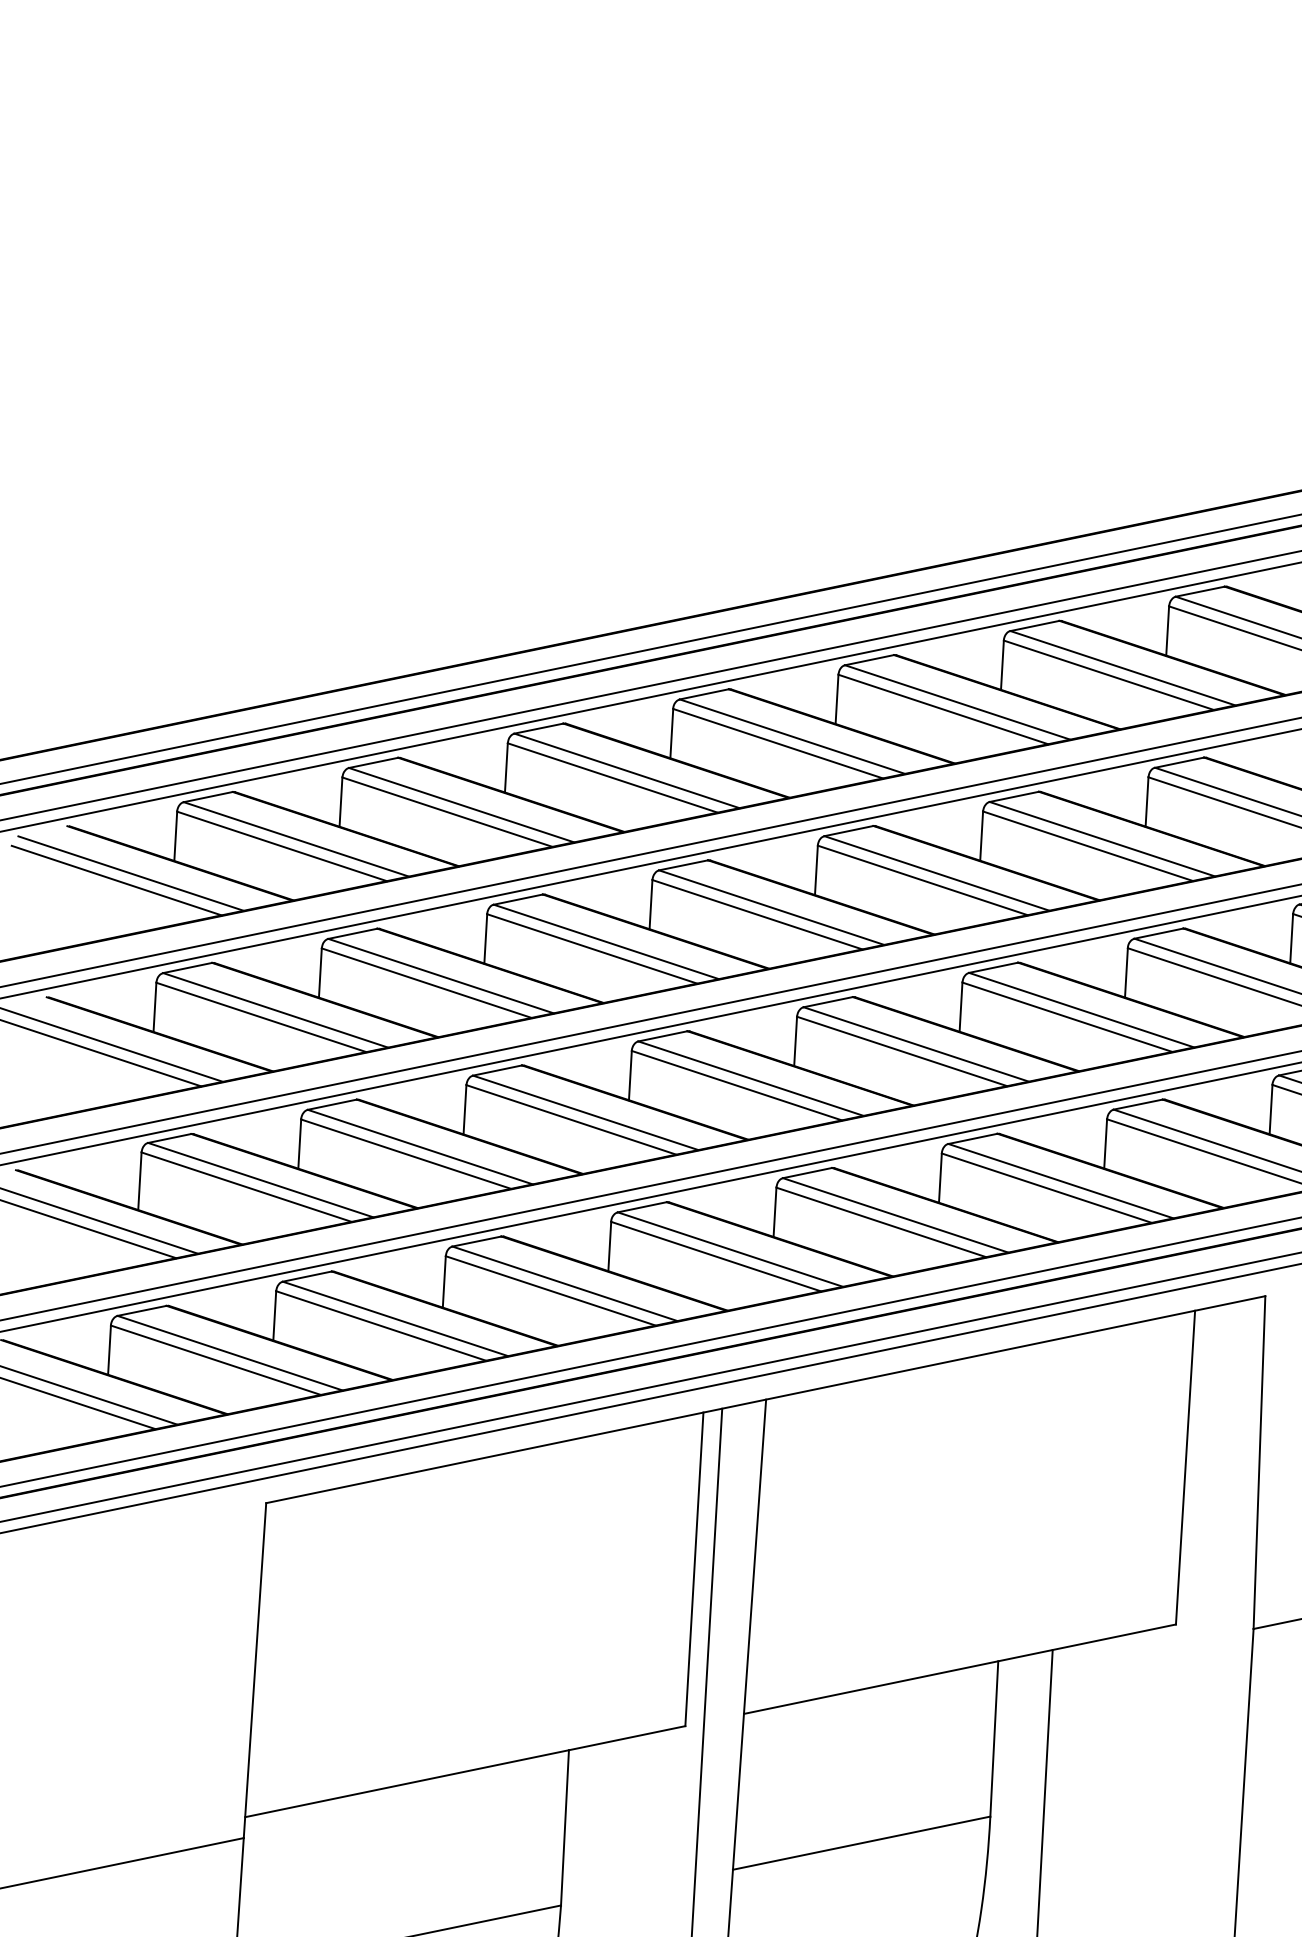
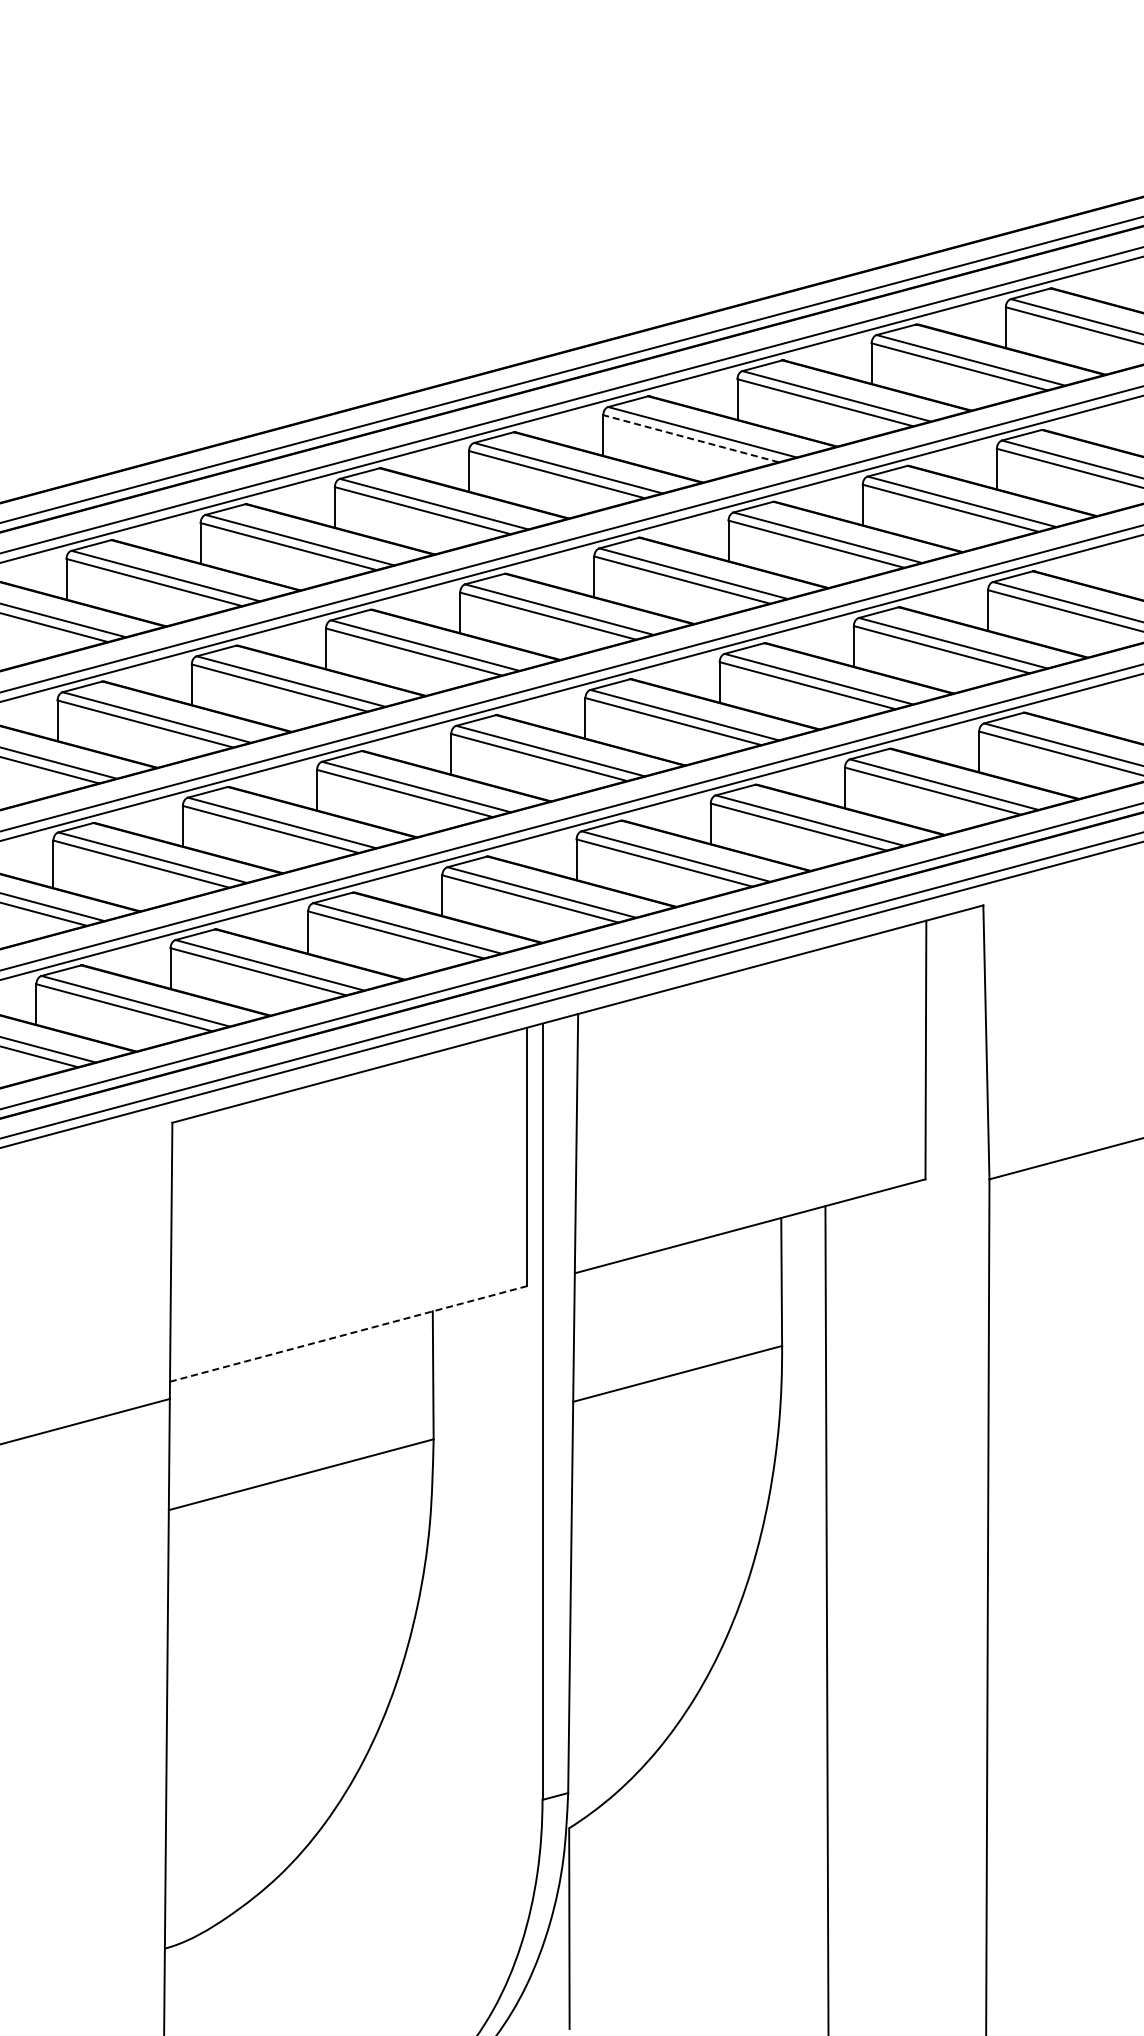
line: (943, 709) -> (691, 438), solid -> dashed
line: (465, 1771) -> (348, 1333), solid -> dashed

